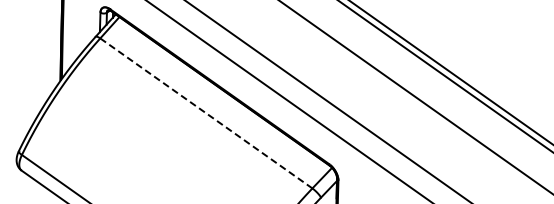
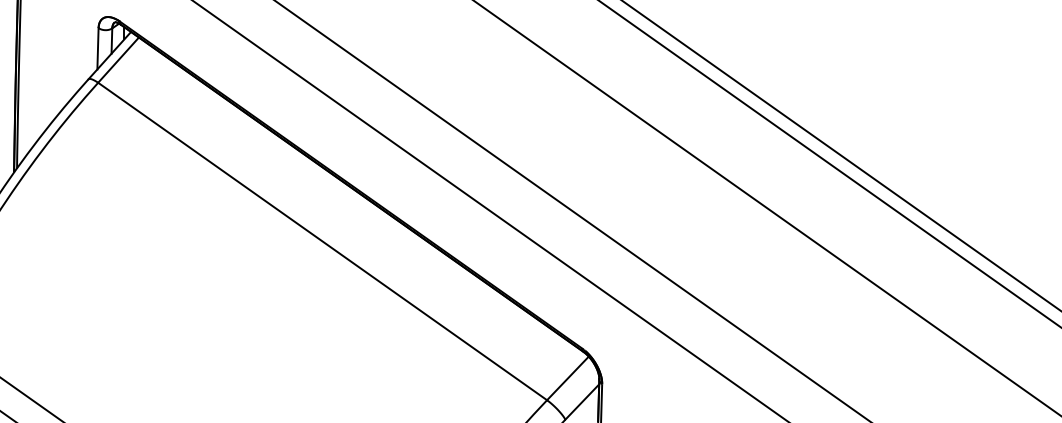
line: (206, 113) -> (322, 241), dashed -> solid

